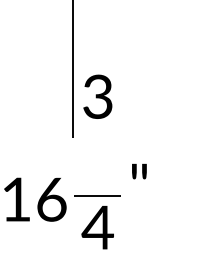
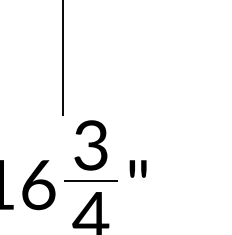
text: (97, 96) -> (90, 145), moved
text: (139, 171) -> (138, 168), moved

